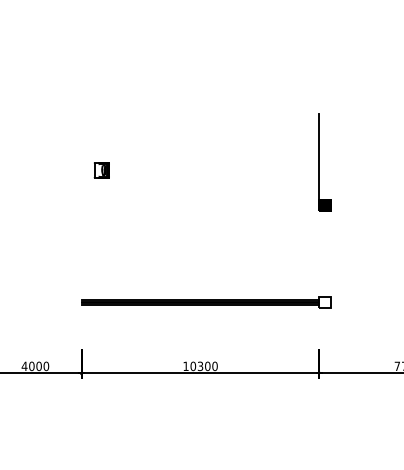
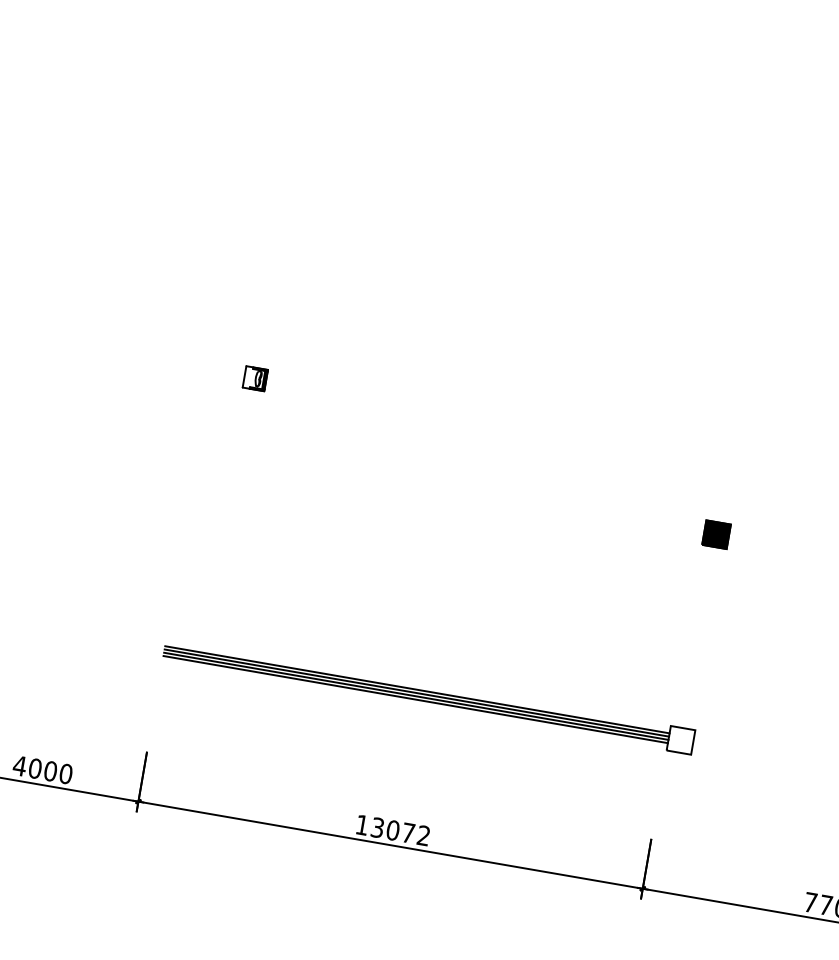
line: (319, 156) -> (722, 428), removed
part: (101, 170) -> (254, 378), size x0.7
text: (203, 366) -> (399, 831), 10300 -> 13072

